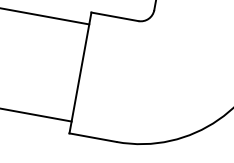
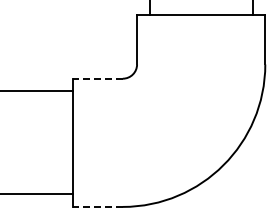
line: (114, 16) -> (97, 78), solid -> dashed
line: (92, 137) -> (97, 206), solid -> dashed

